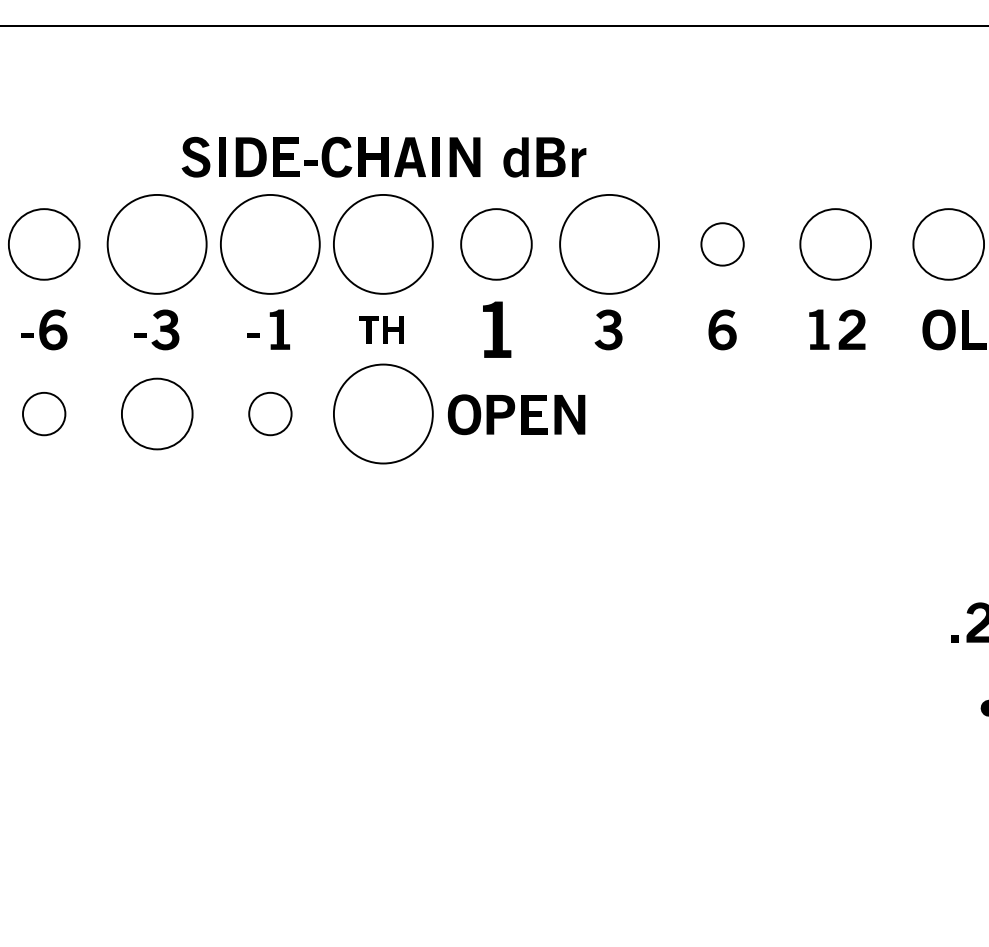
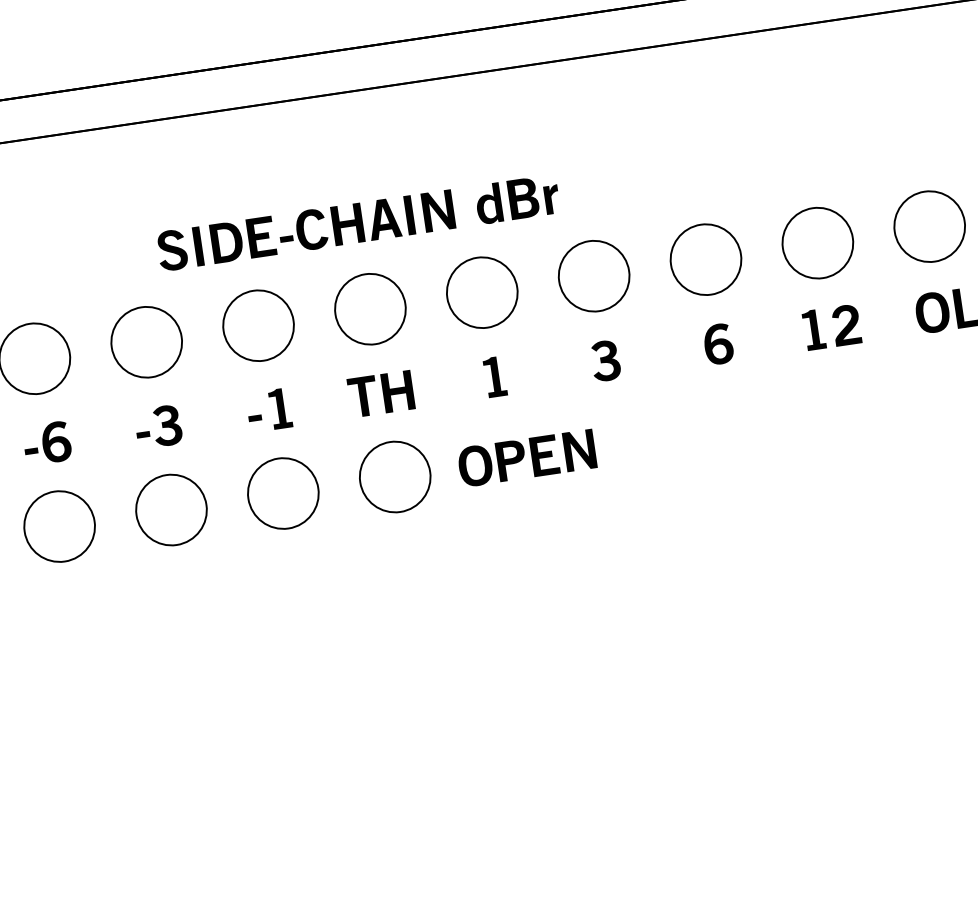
circle: (157, 244) -> (146, 342), size x0.71
circle: (269, 244) -> (257, 325), size x0.71
circle: (383, 244) -> (370, 309), size x0.71
circle: (609, 244) -> (594, 276), size x0.71
circle: (722, 244) -> (705, 259), size x1.67
part: (381, 329) -> (380, 393), size x1.43
part: (496, 329) -> (494, 376), size x0.71
circle: (43, 413) -> (58, 526), size x1.67
circle: (270, 413) -> (283, 492), size x1.67
circle: (383, 413) -> (395, 476), size x0.71

